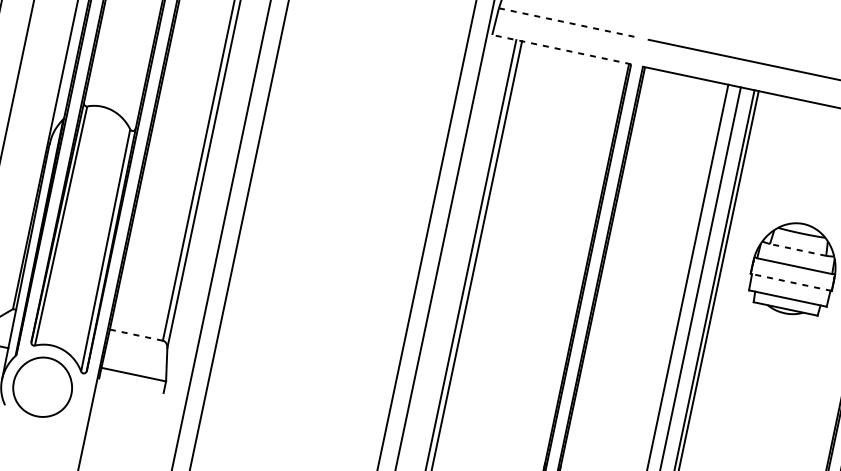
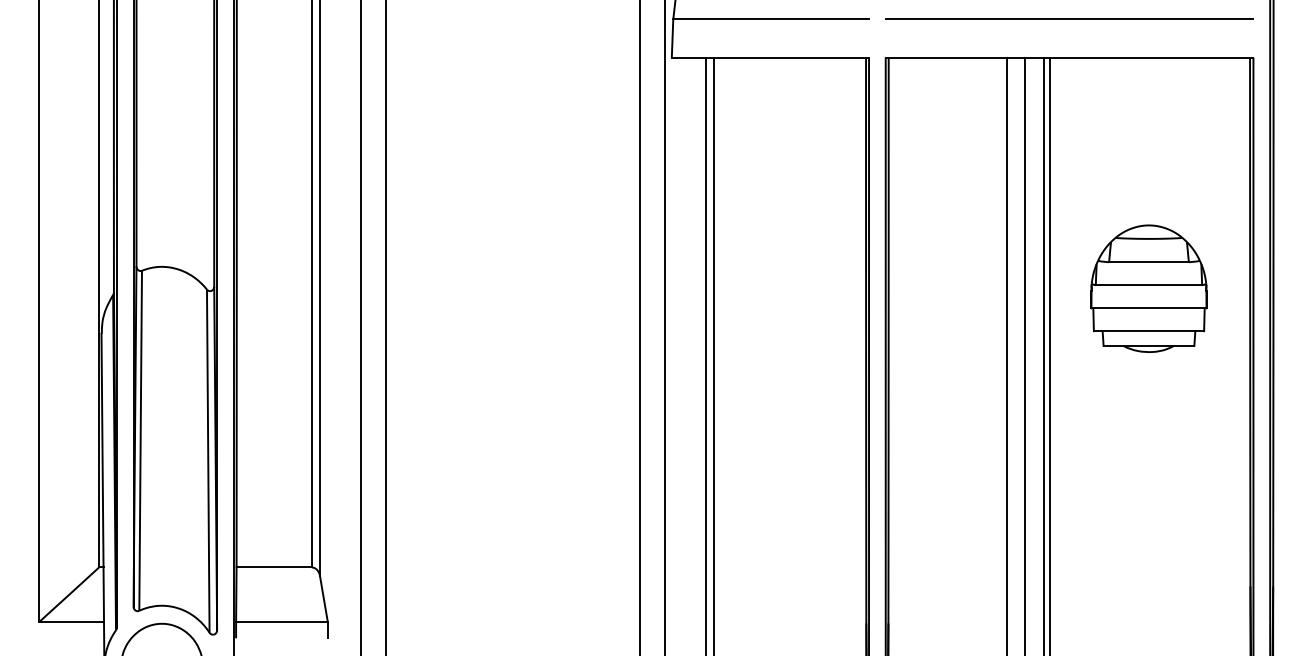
line: (568, 22) -> (771, 19), dashed -> solid
line: (561, 49) -> (770, 57), dashed -> solid
line: (797, 250) -> (1148, 262), dashed -> solid
line: (790, 282) -> (1148, 308), dashed -> solid
line: (136, 335) -> (274, 567), dashed -> solid

